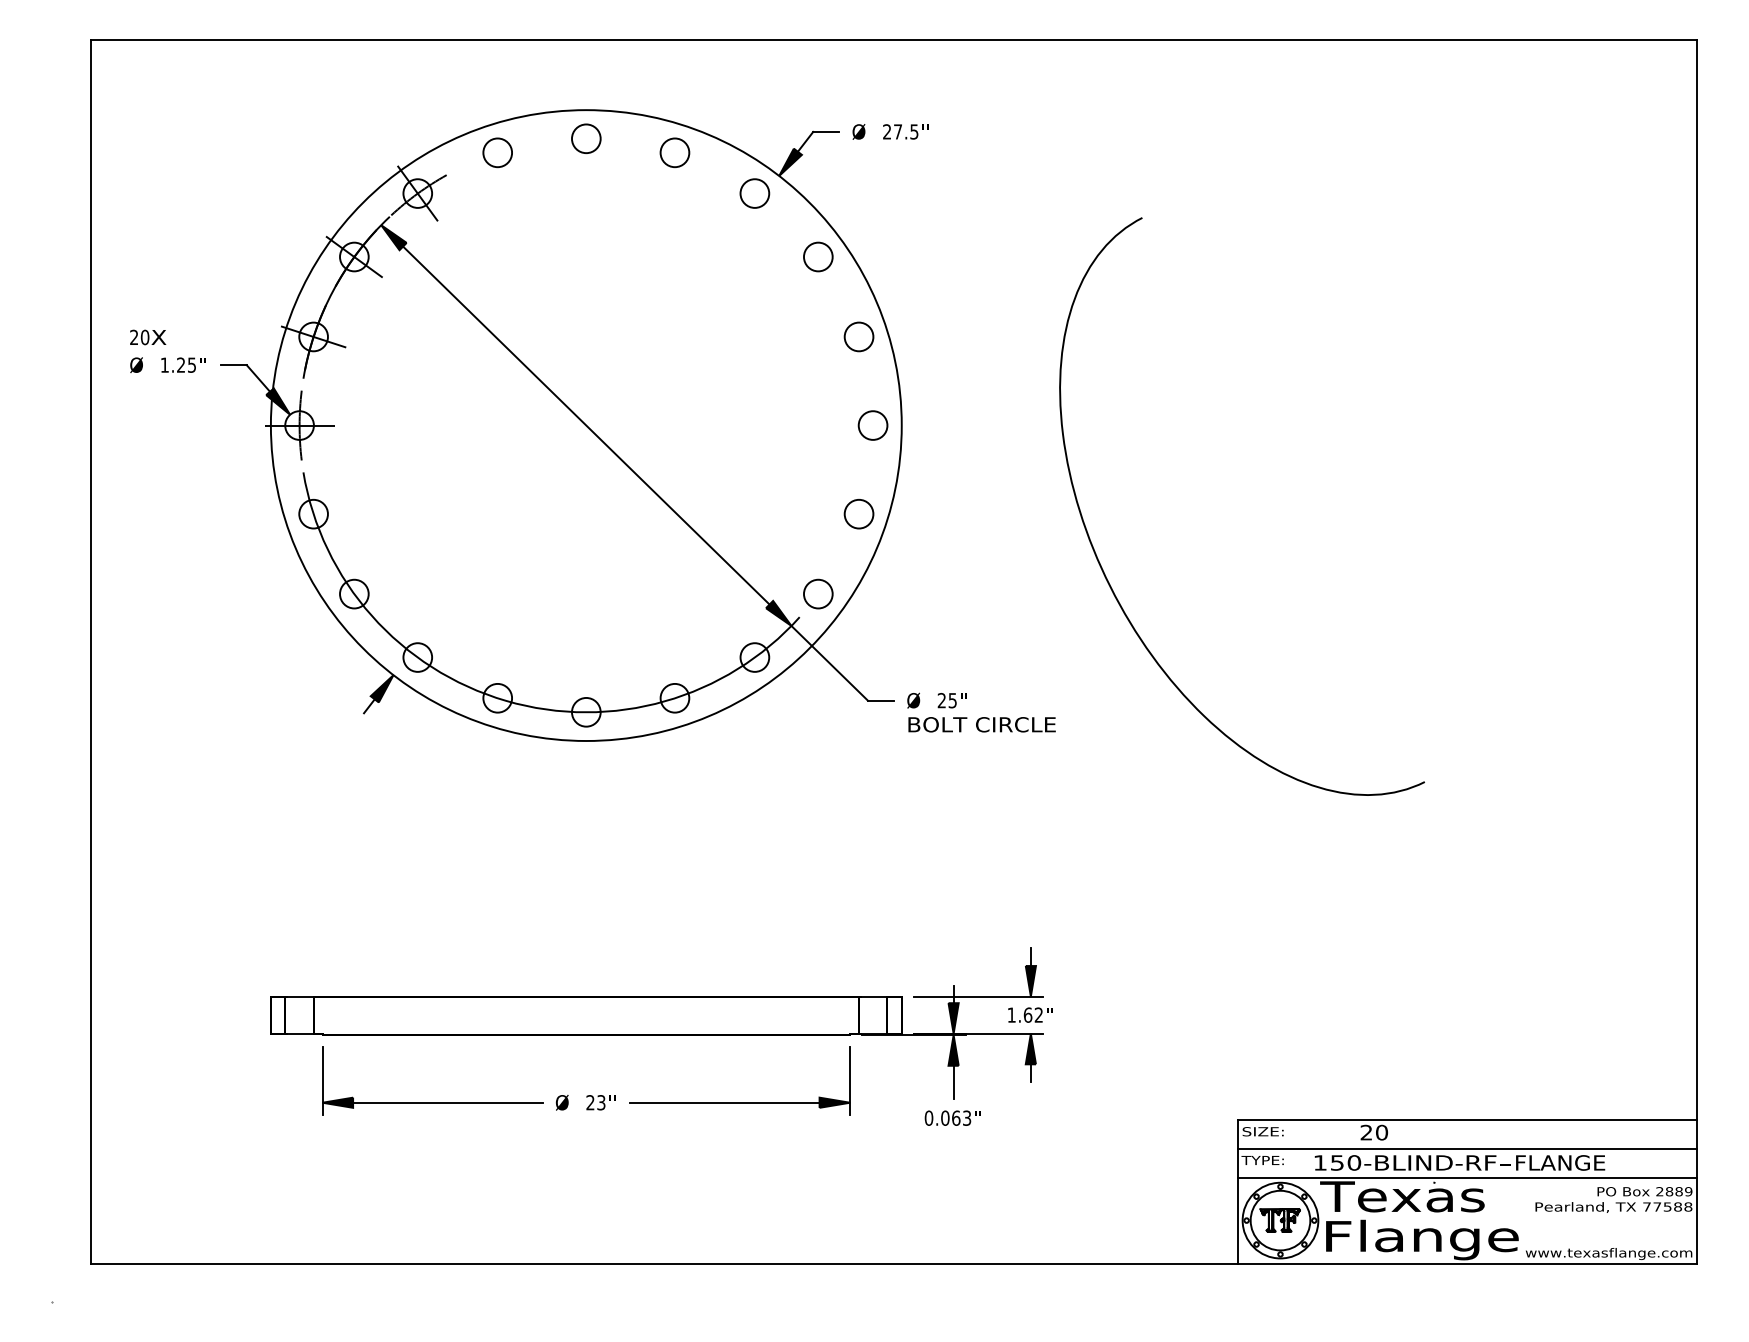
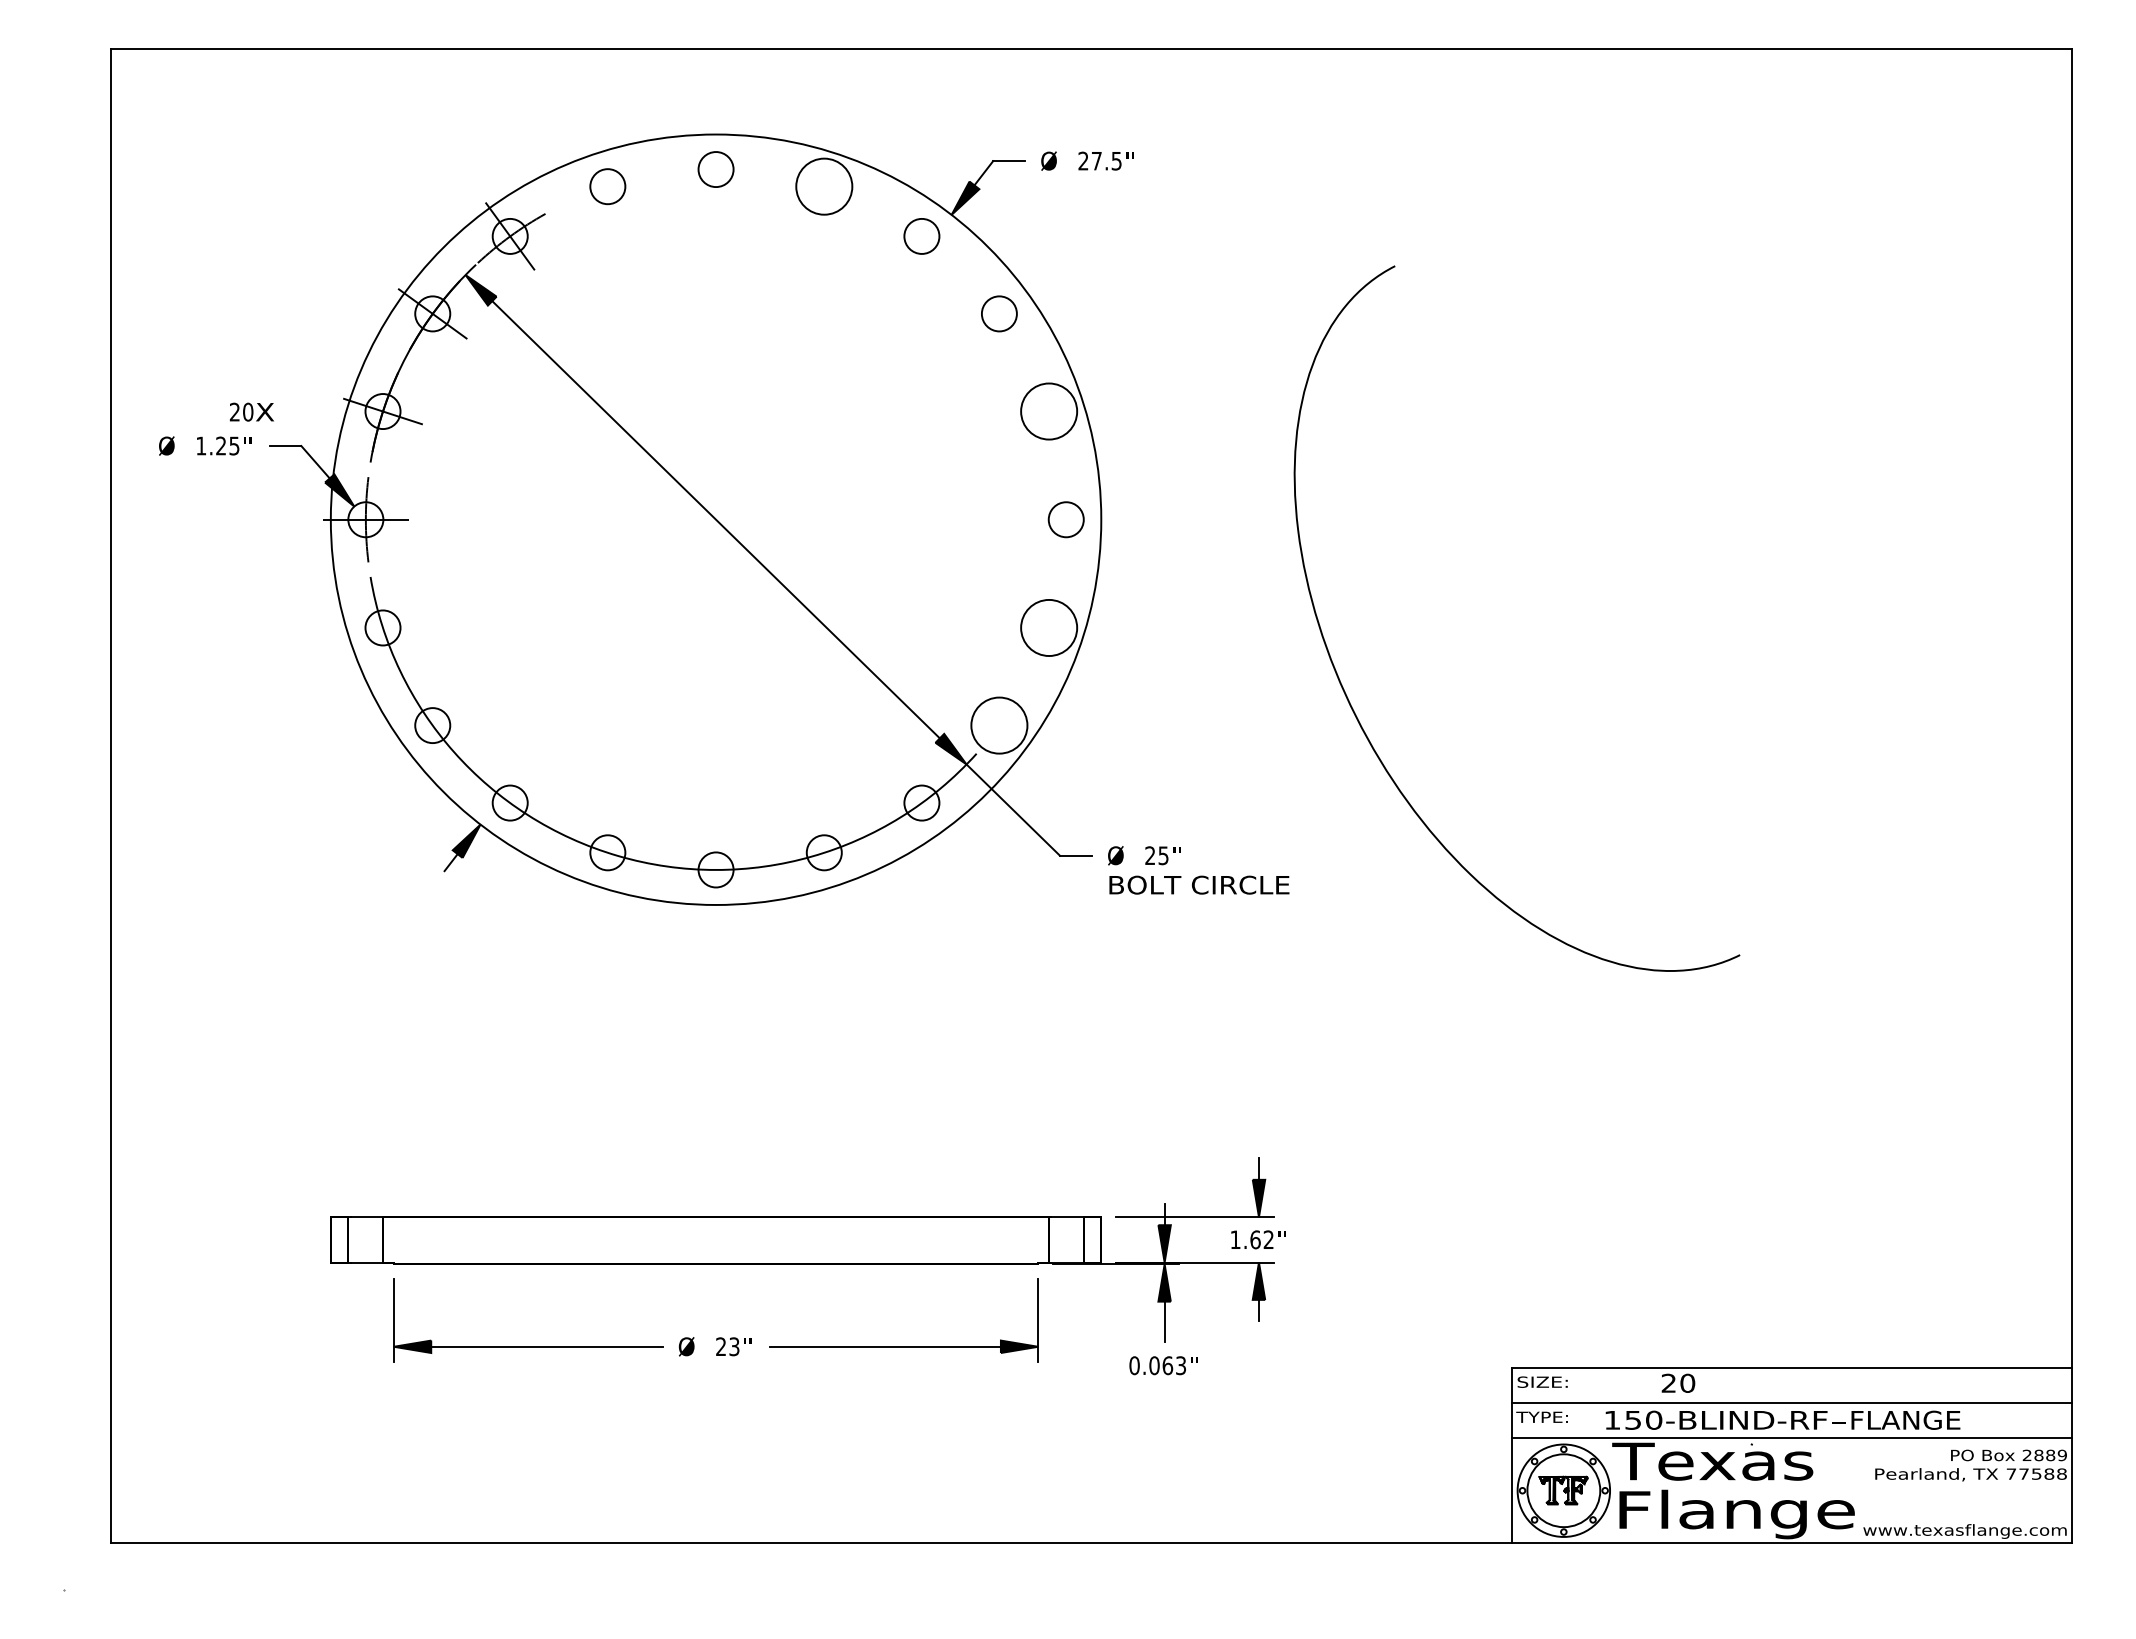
circle: (674, 152) -> (823, 186), size x1.6
text: (147, 336) -> (251, 411), moved
circle: (858, 336) -> (1048, 411), size x1.6
circle: (858, 513) -> (1048, 627), size x1.6
circle: (817, 594) -> (998, 725), size x1.6

